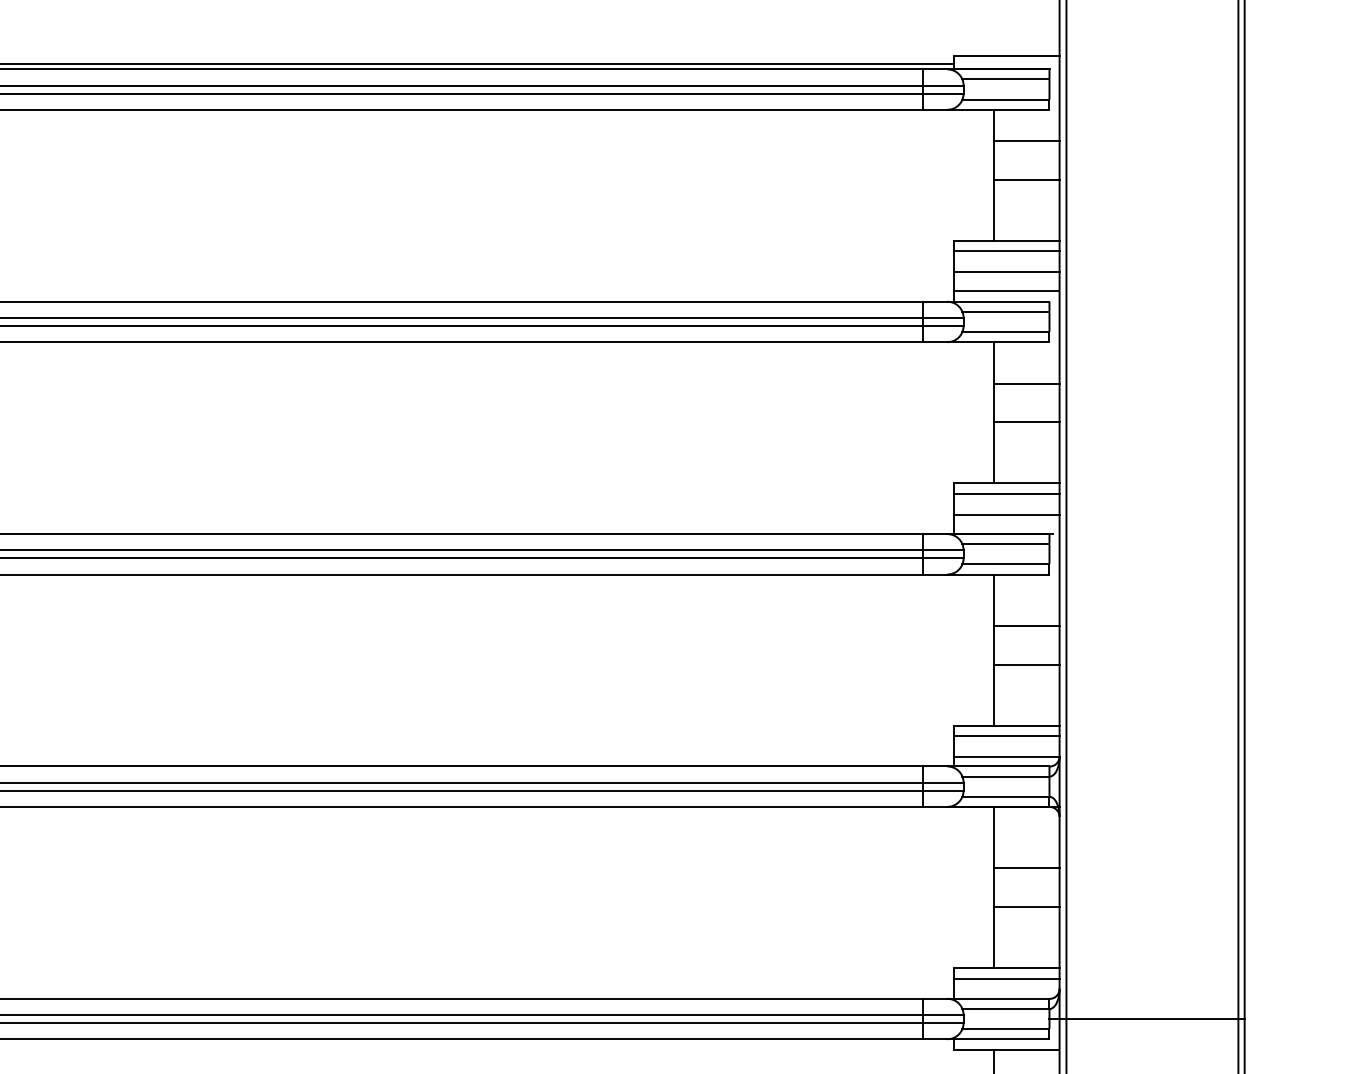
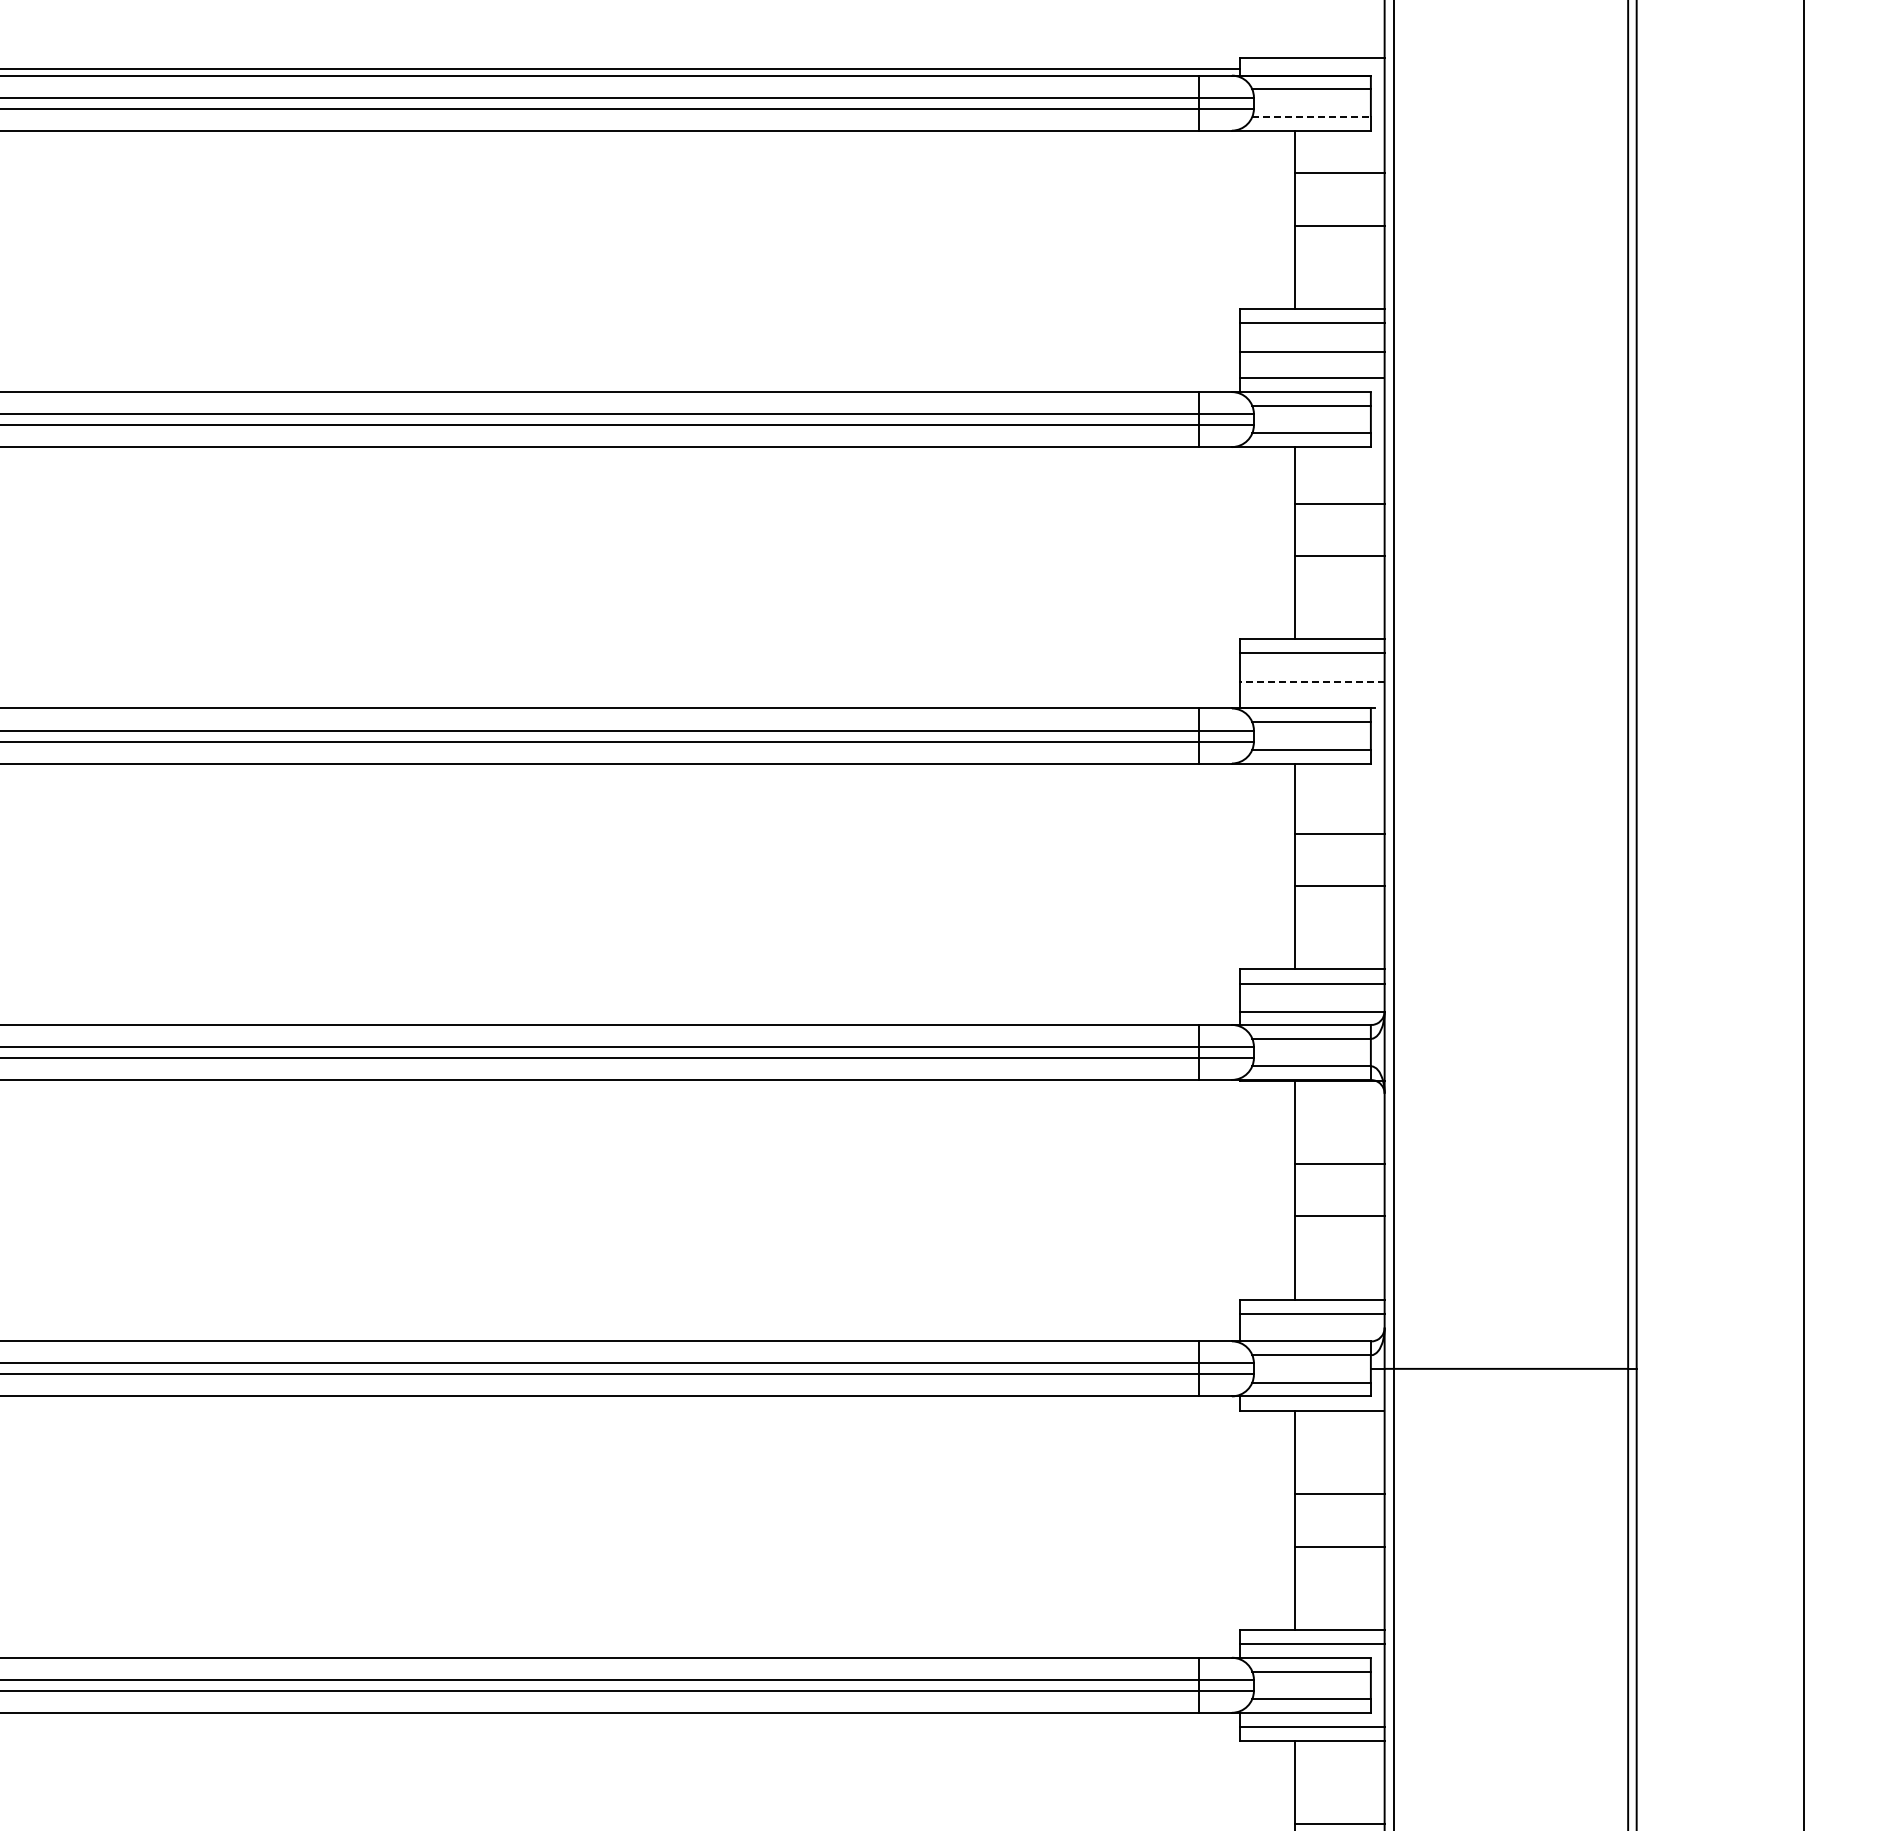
line: (1006, 99) -> (1312, 116), solid -> dashed
line: (1005, 514) -> (1311, 681), solid -> dashed

